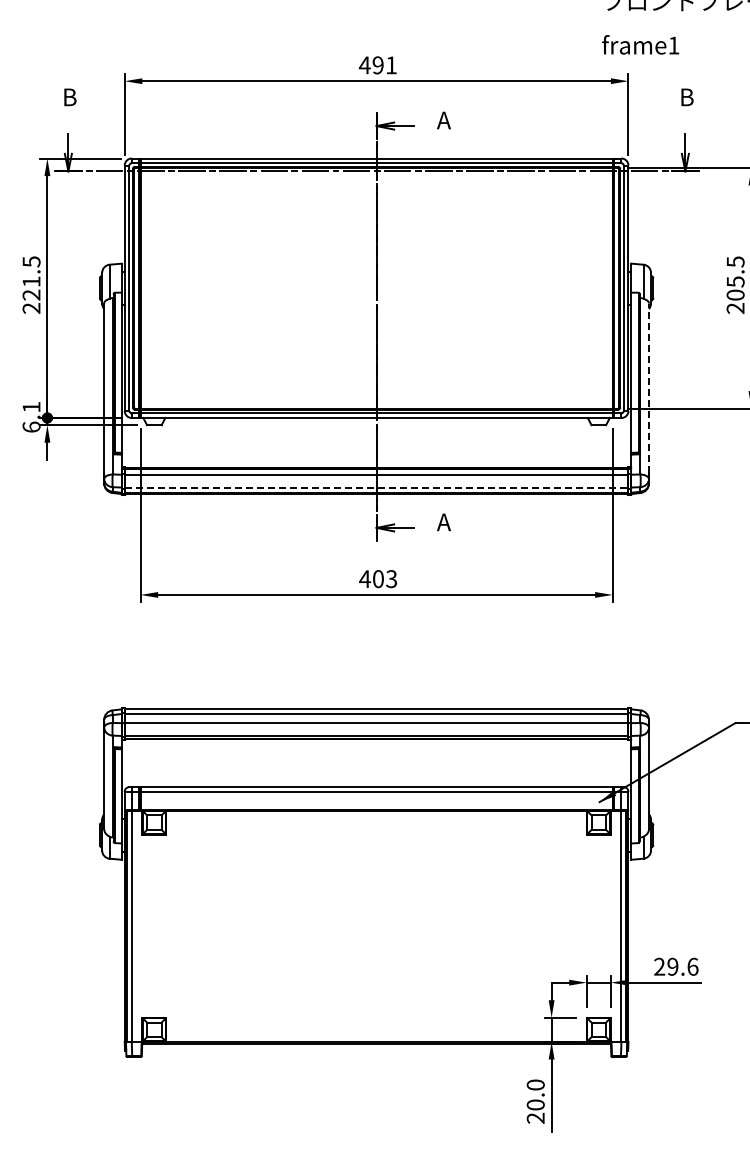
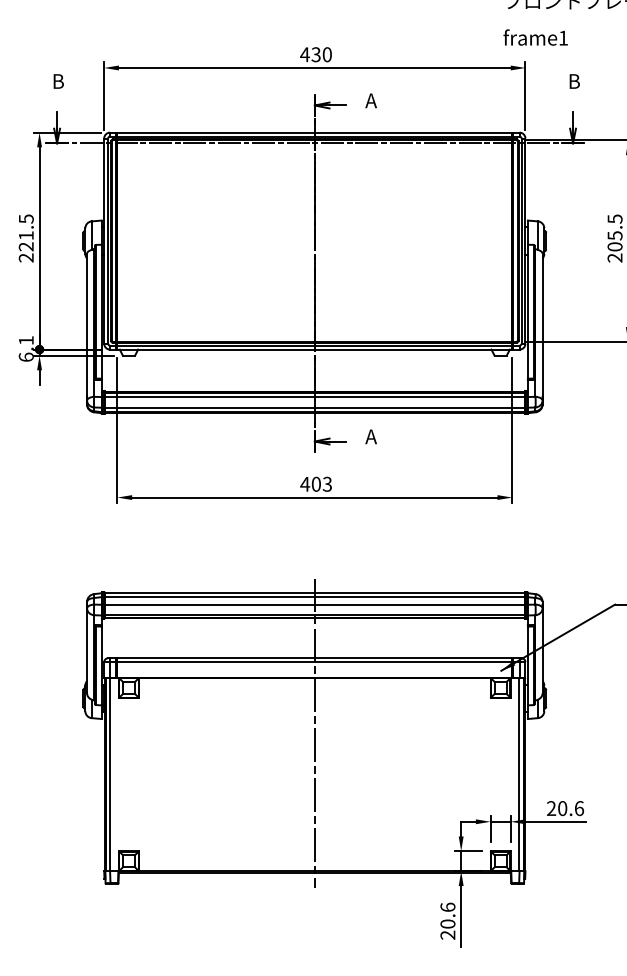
text: (384, 65) -> (321, 54), 491 -> 430
line: (648, 388) -> (542, 324), dashed -> solid
line: (377, 487) -> (315, 407), dashed -> solid
line: (376, 876) -> (314, 733), added
text: (672, 966) -> (562, 808), 29.6 -> 20.6
text: (535, 1084) -> (447, 906), 20.0 -> 20.6

